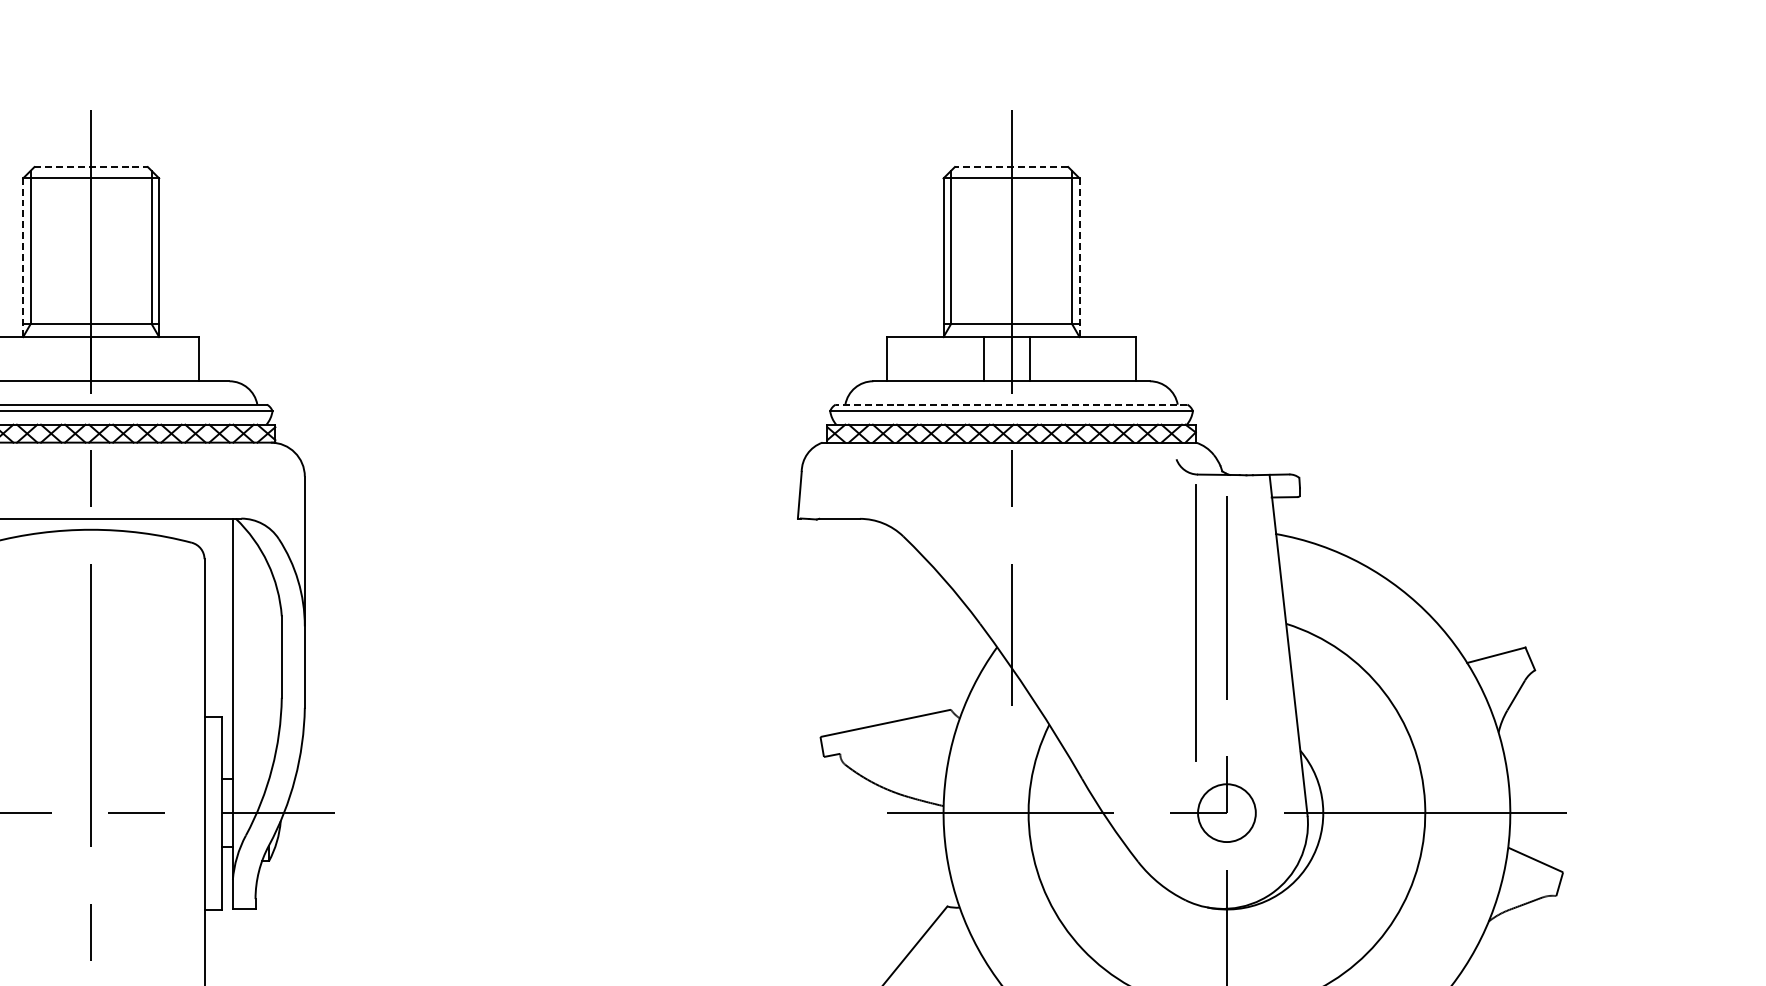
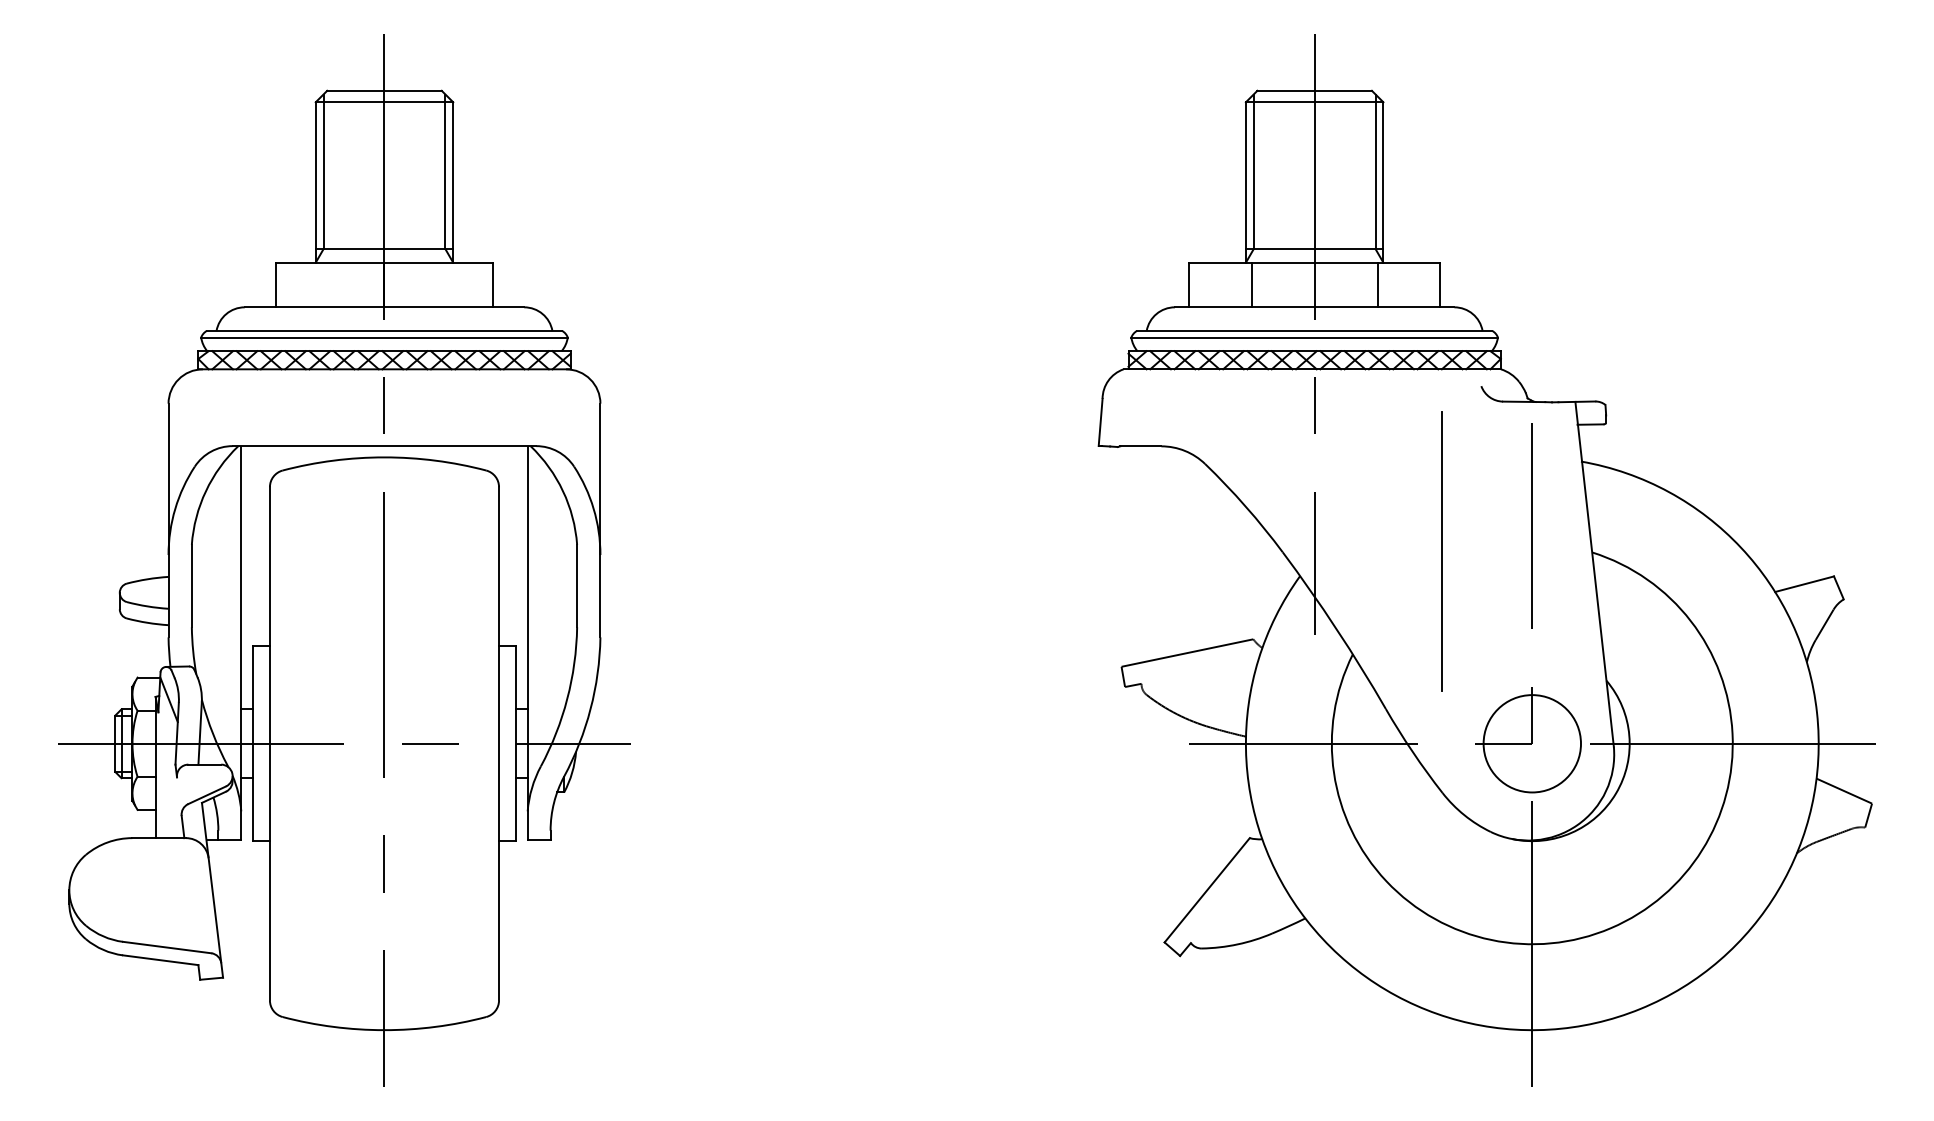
line: (91, 166) -> (384, 90), dashed -> solid
line: (1011, 166) -> (1314, 90), dashed -> solid
line: (22, 256) -> (315, 181), dashed -> solid
line: (1079, 256) -> (1383, 181), dashed -> solid
line: (983, 358) -> (1251, 284), moved
line: (1030, 358) -> (1377, 284), moved
line: (1011, 404) -> (1314, 330), dashed -> solid
line: (1195, 622) -> (1441, 551), moved
circle: (1227, 812) -> (1532, 743), size x1.67

